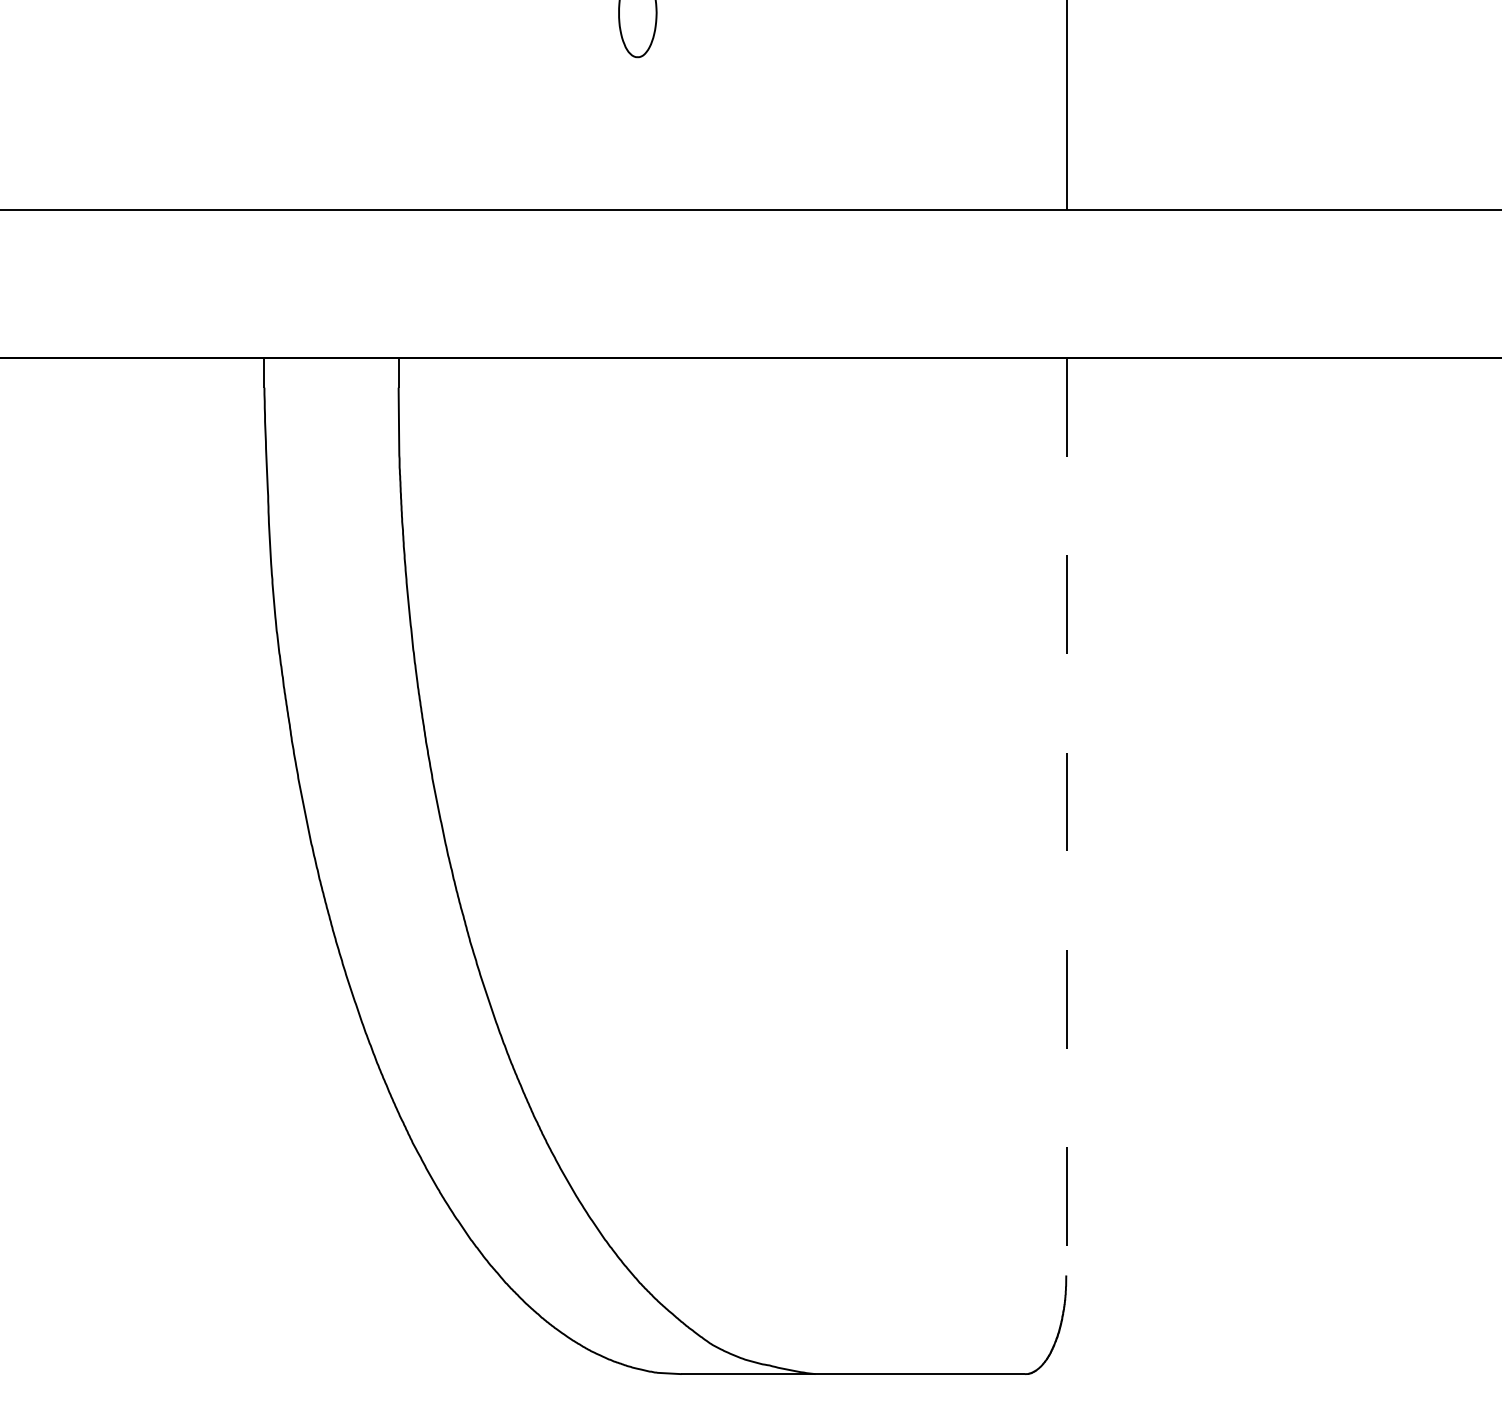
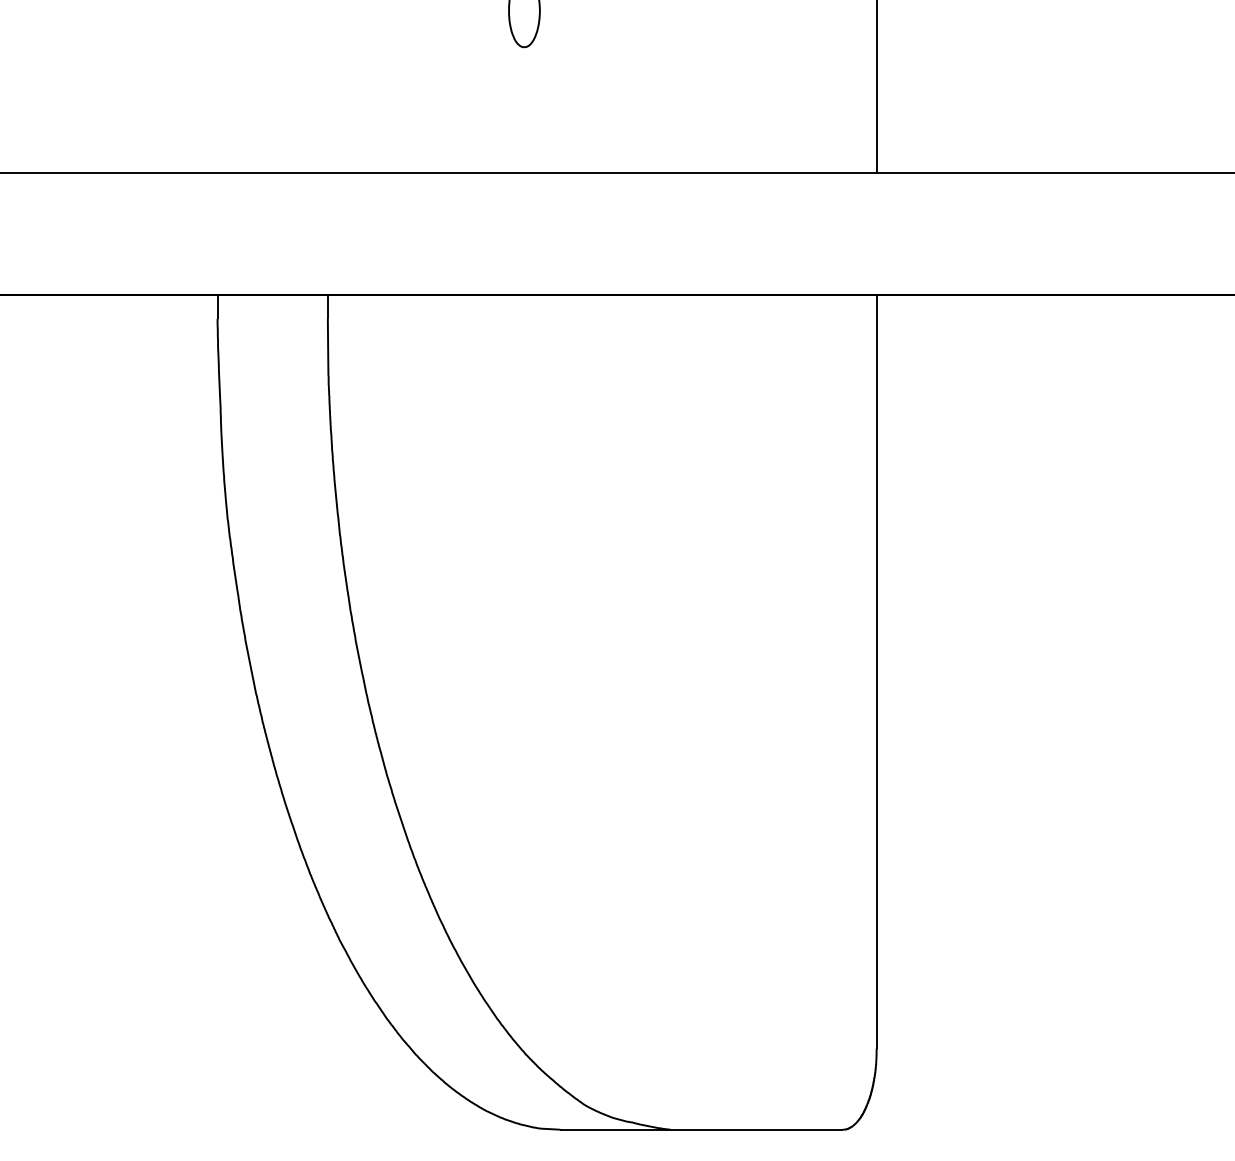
line: (1066, 816) -> (876, 671), dashed -> solid

